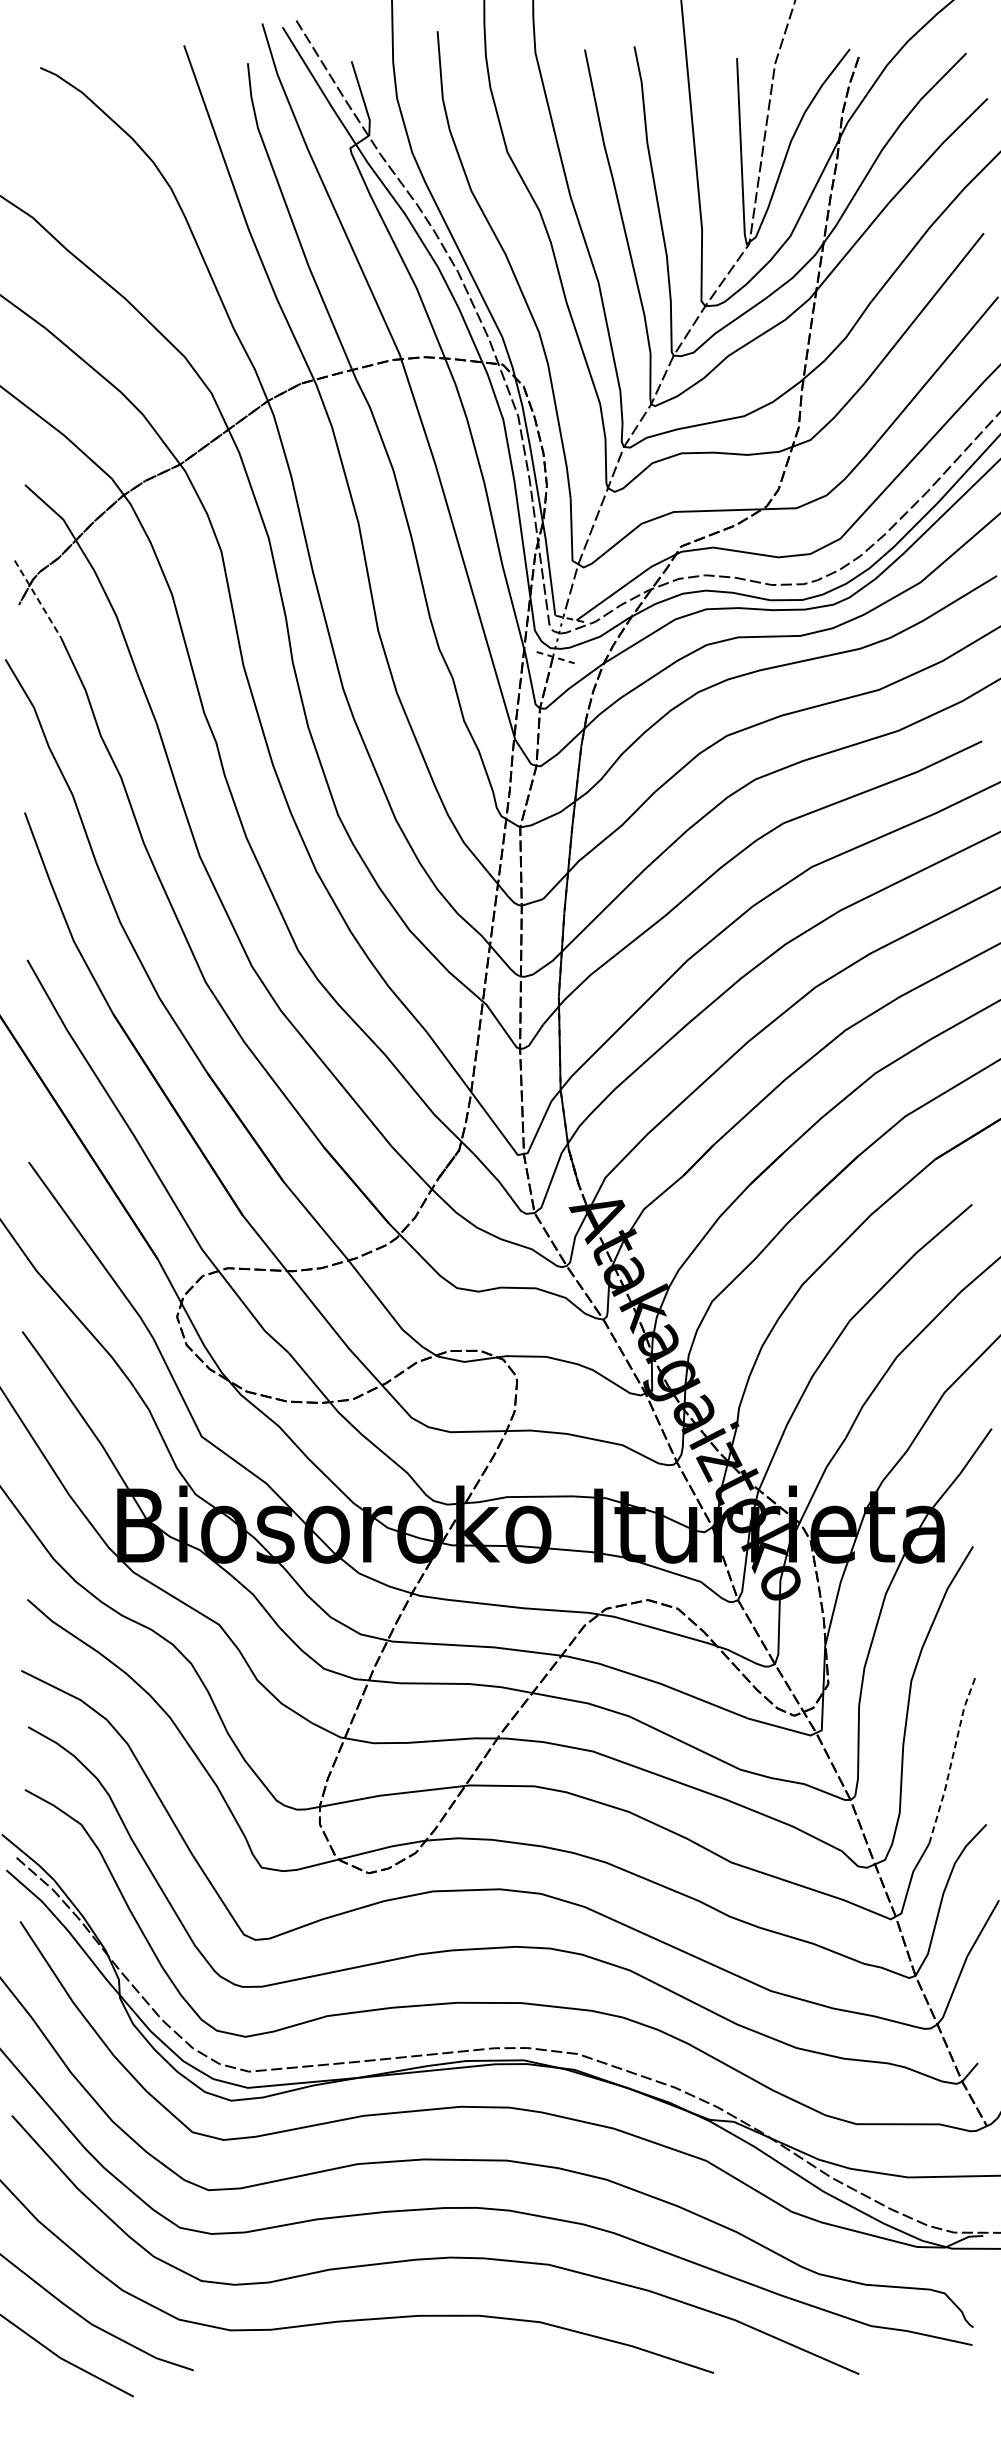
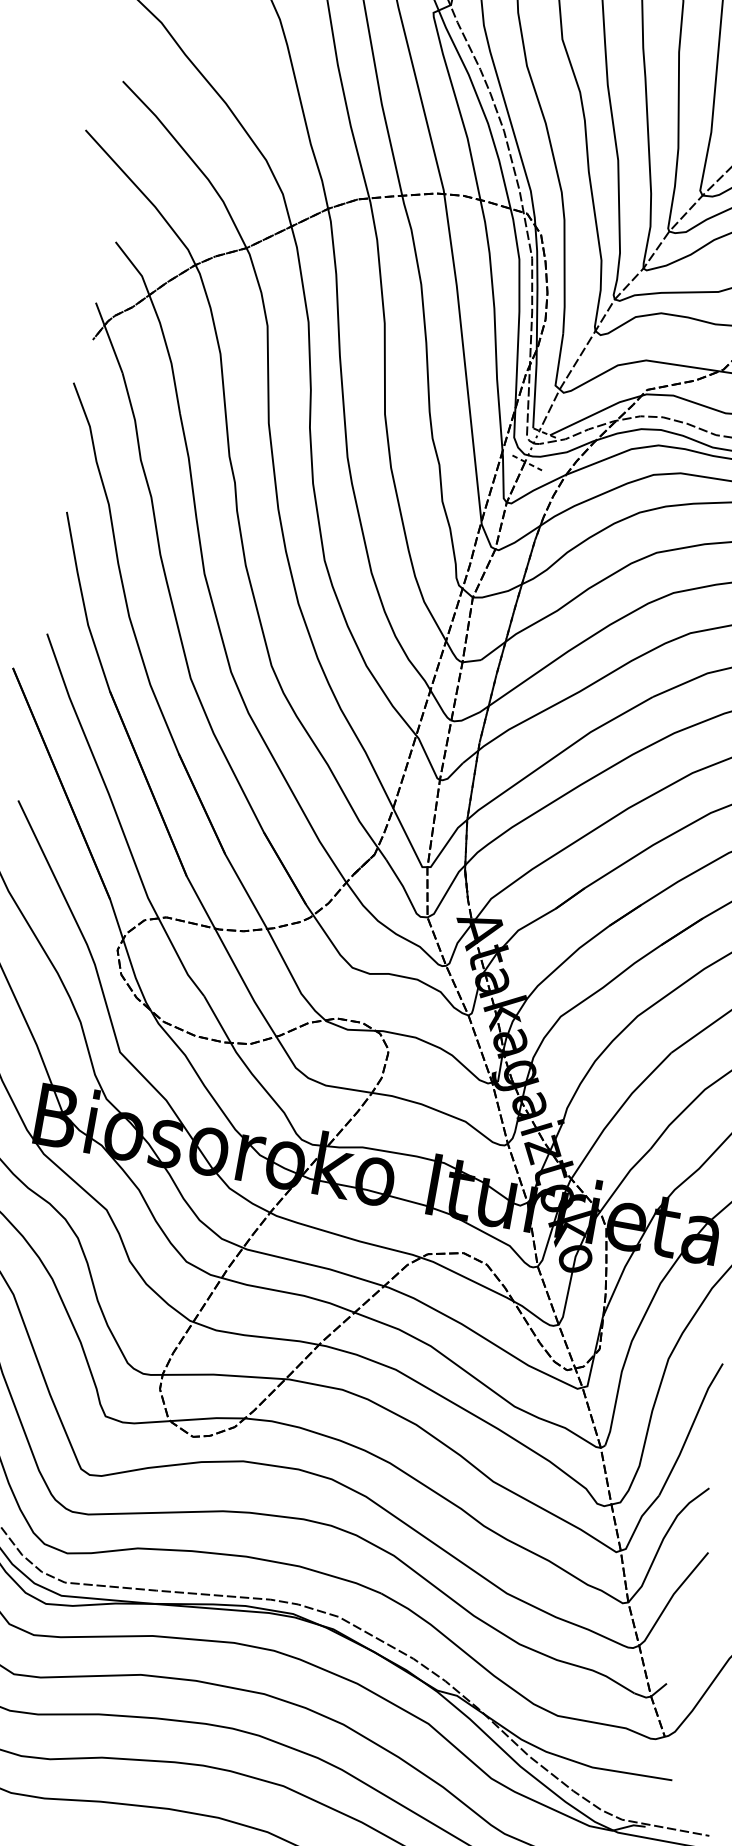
line: (37, 599) -> (108, 338), dashed -> solid
line: (952, 1758) -> (691, 1428), dashed -> solid

